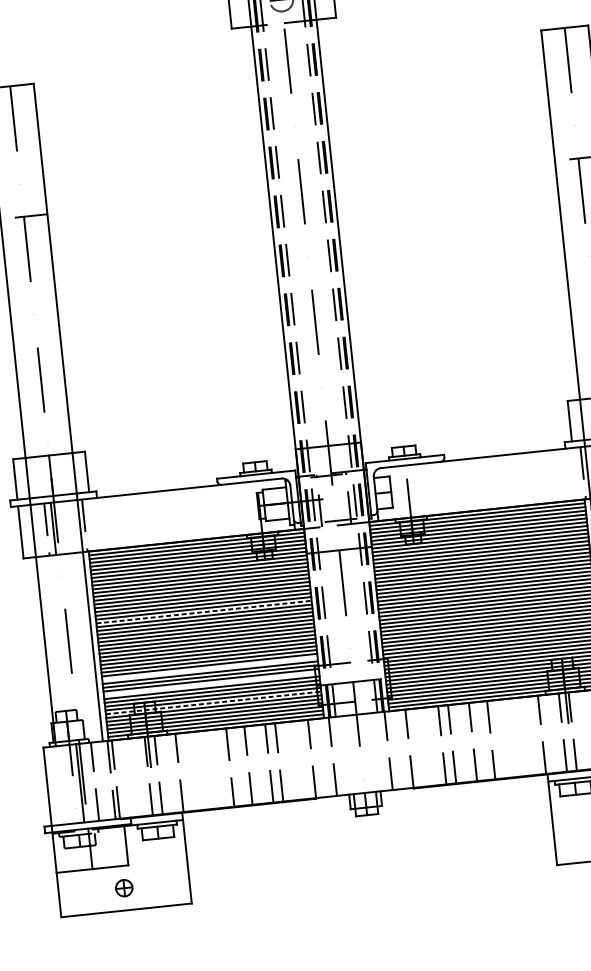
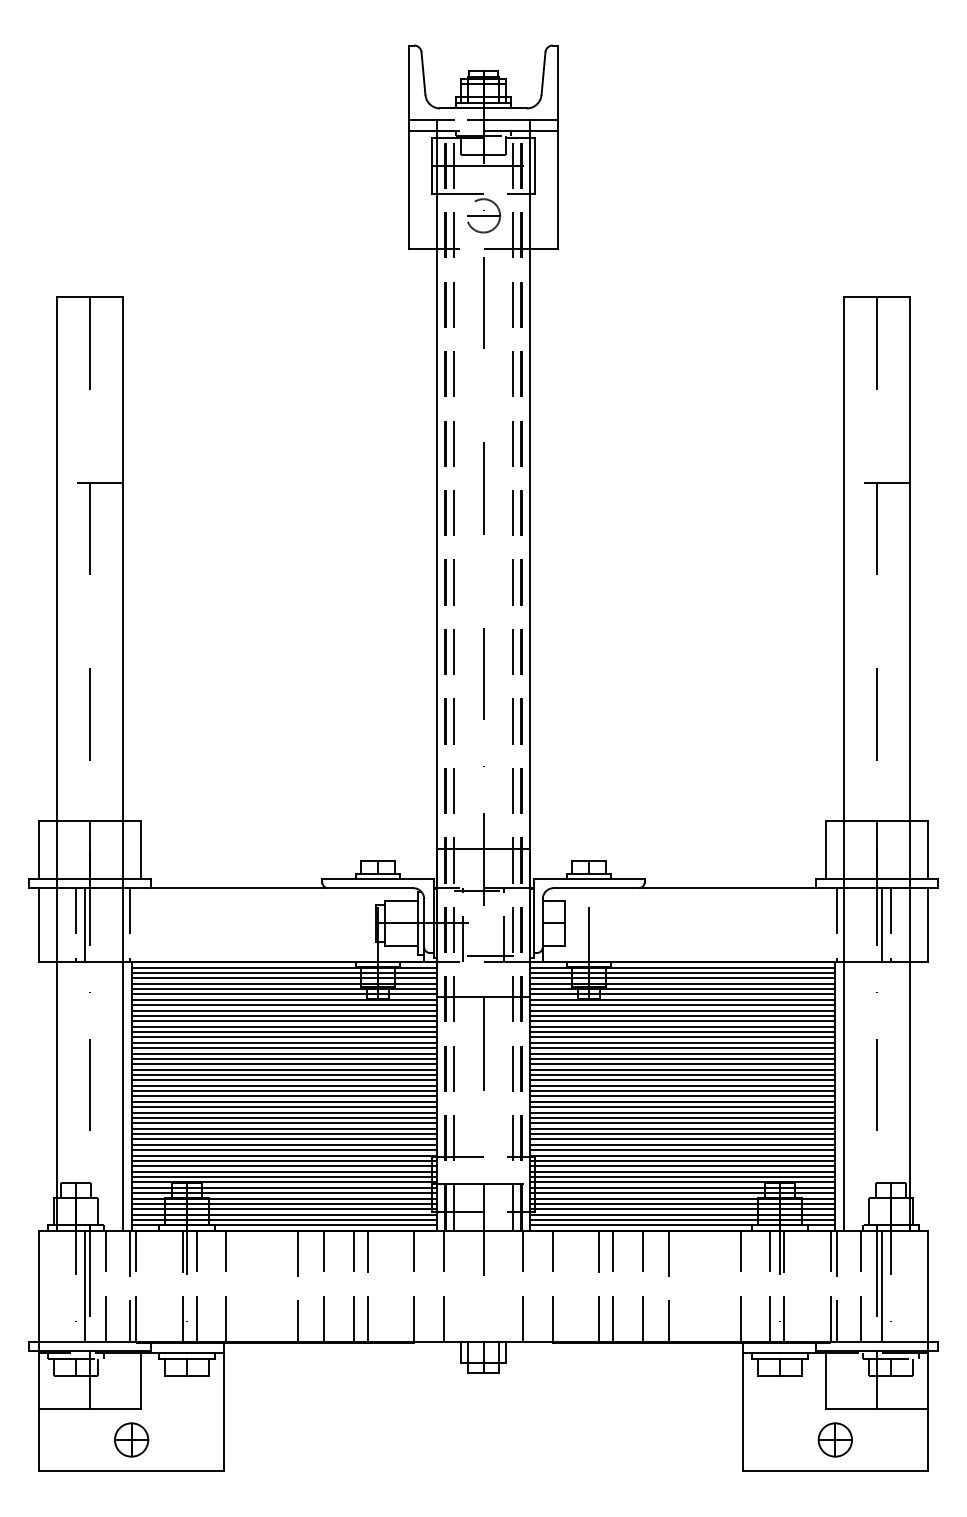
line: (204, 612) -> (284, 1064), dashed -> solid
line: (210, 668) -> (284, 1144), added
line: (211, 684) -> (284, 1166), added
line: (213, 703) -> (284, 1193), dashed -> solid
part: (124, 887) -> (131, 1439), size x1.43

